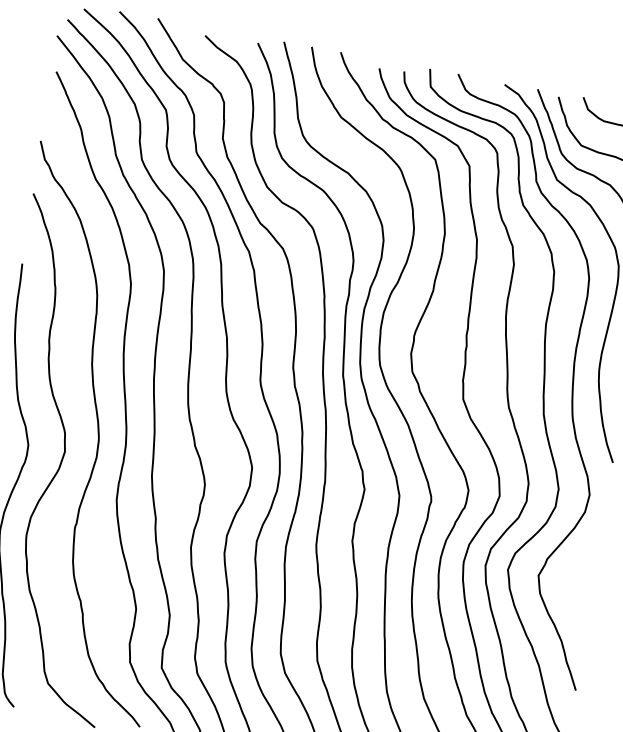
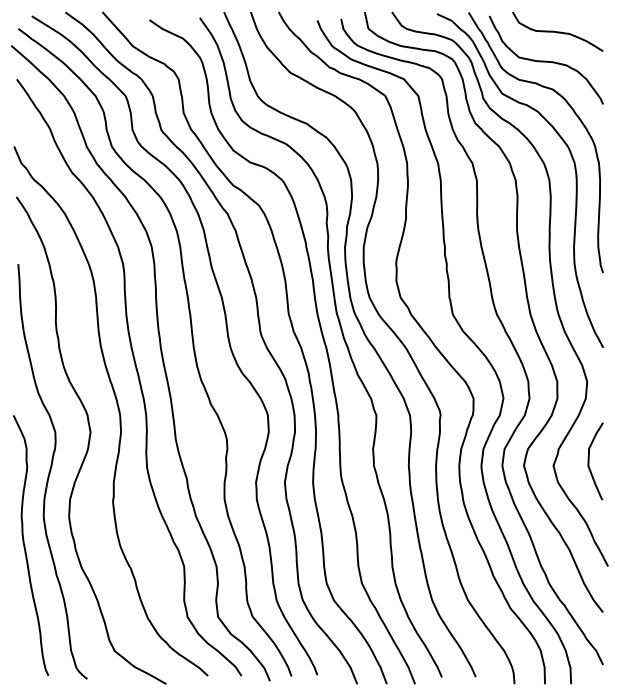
curve: (576, 578) -> (589, 461), added

